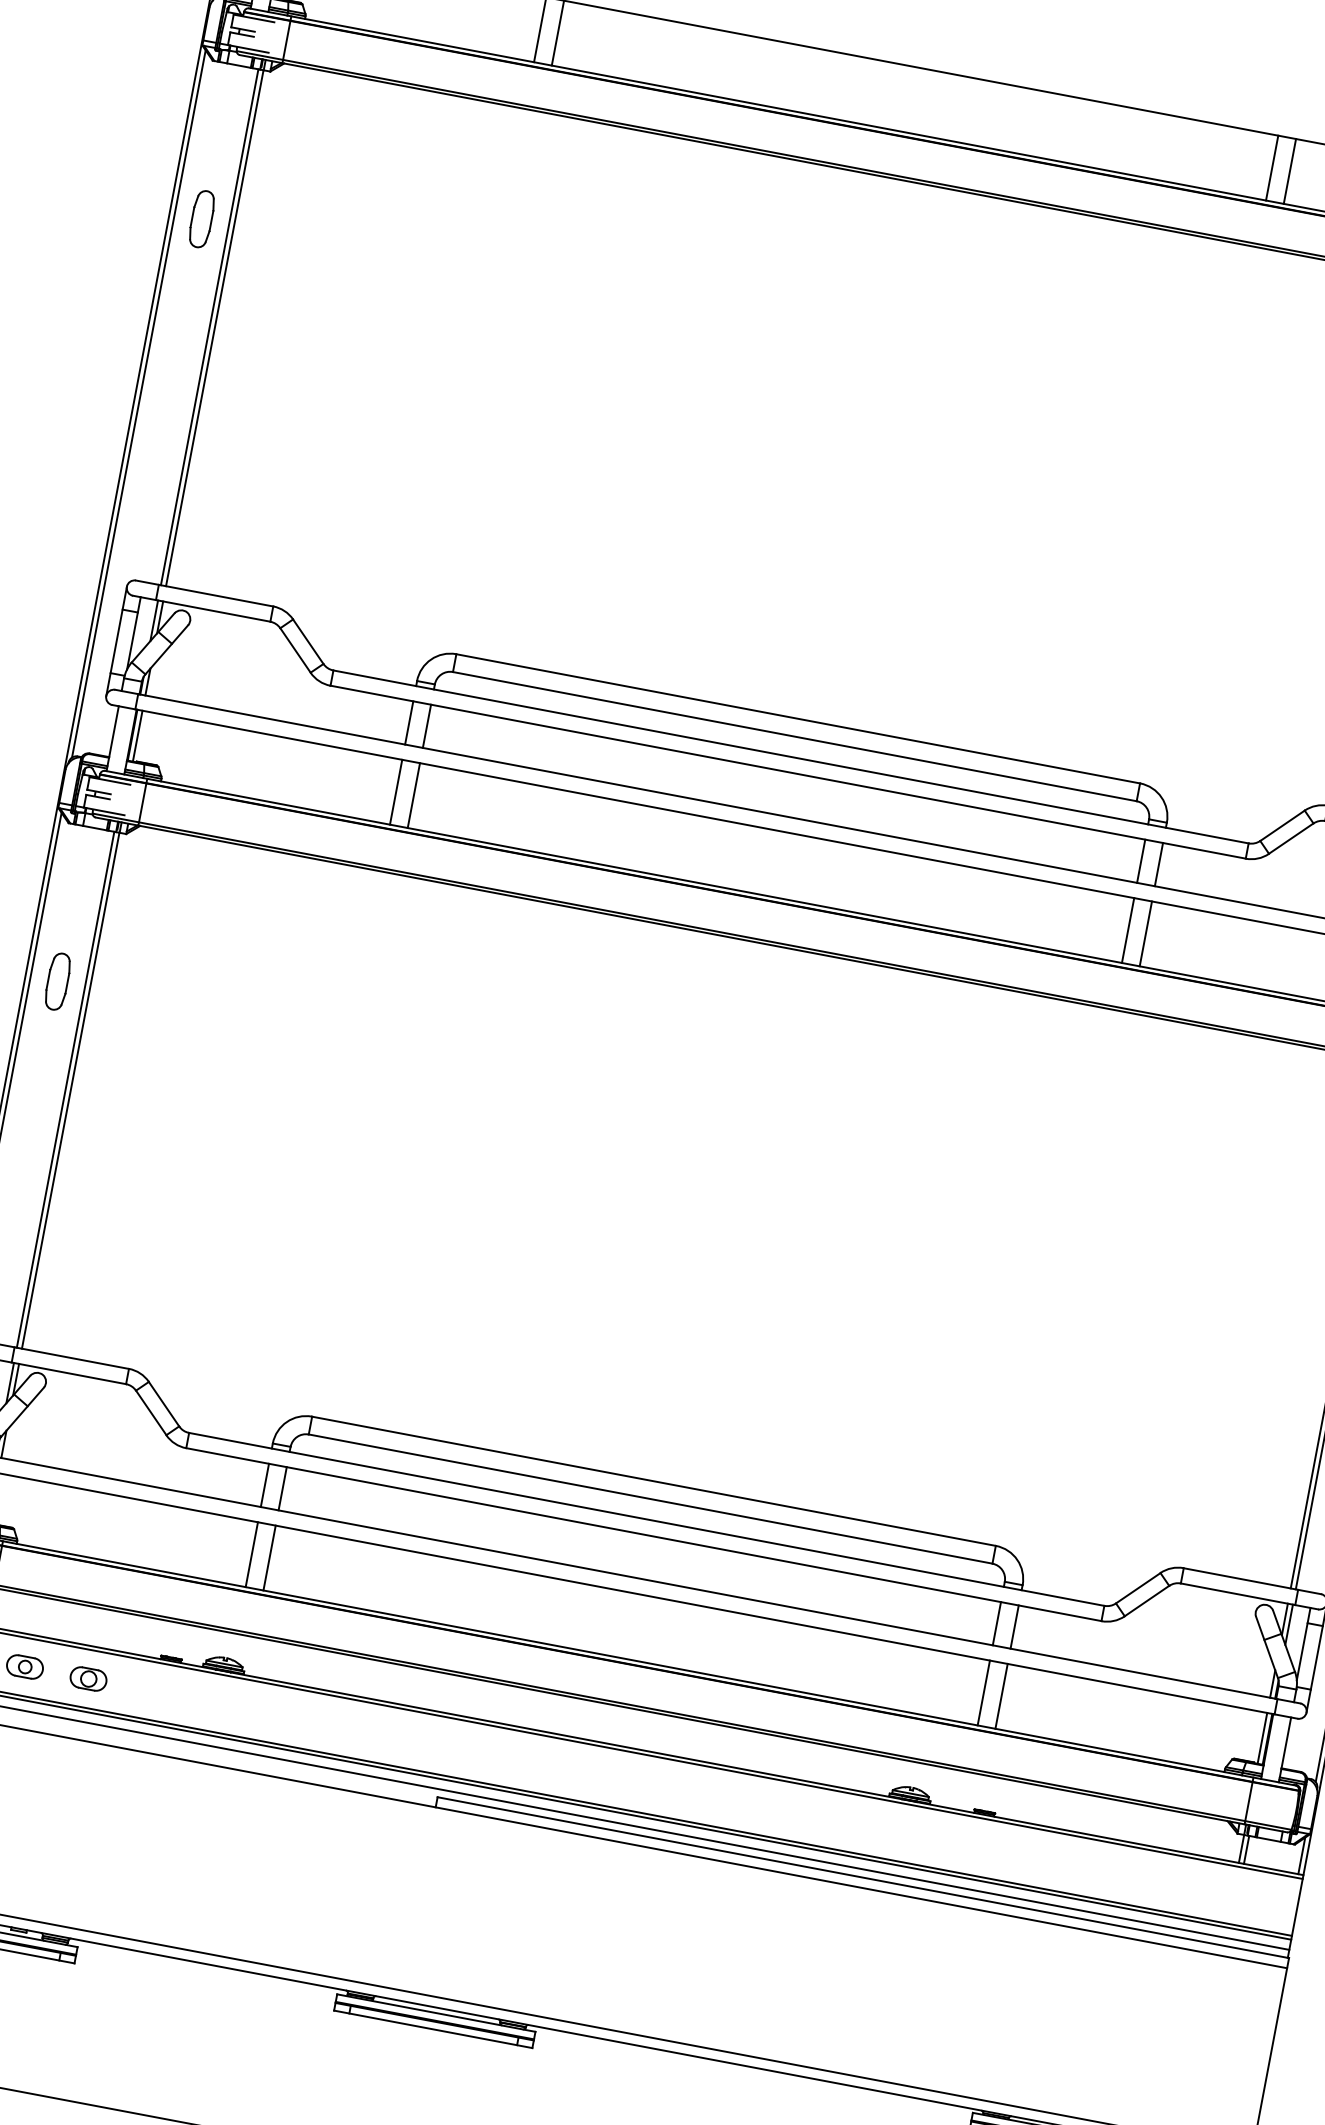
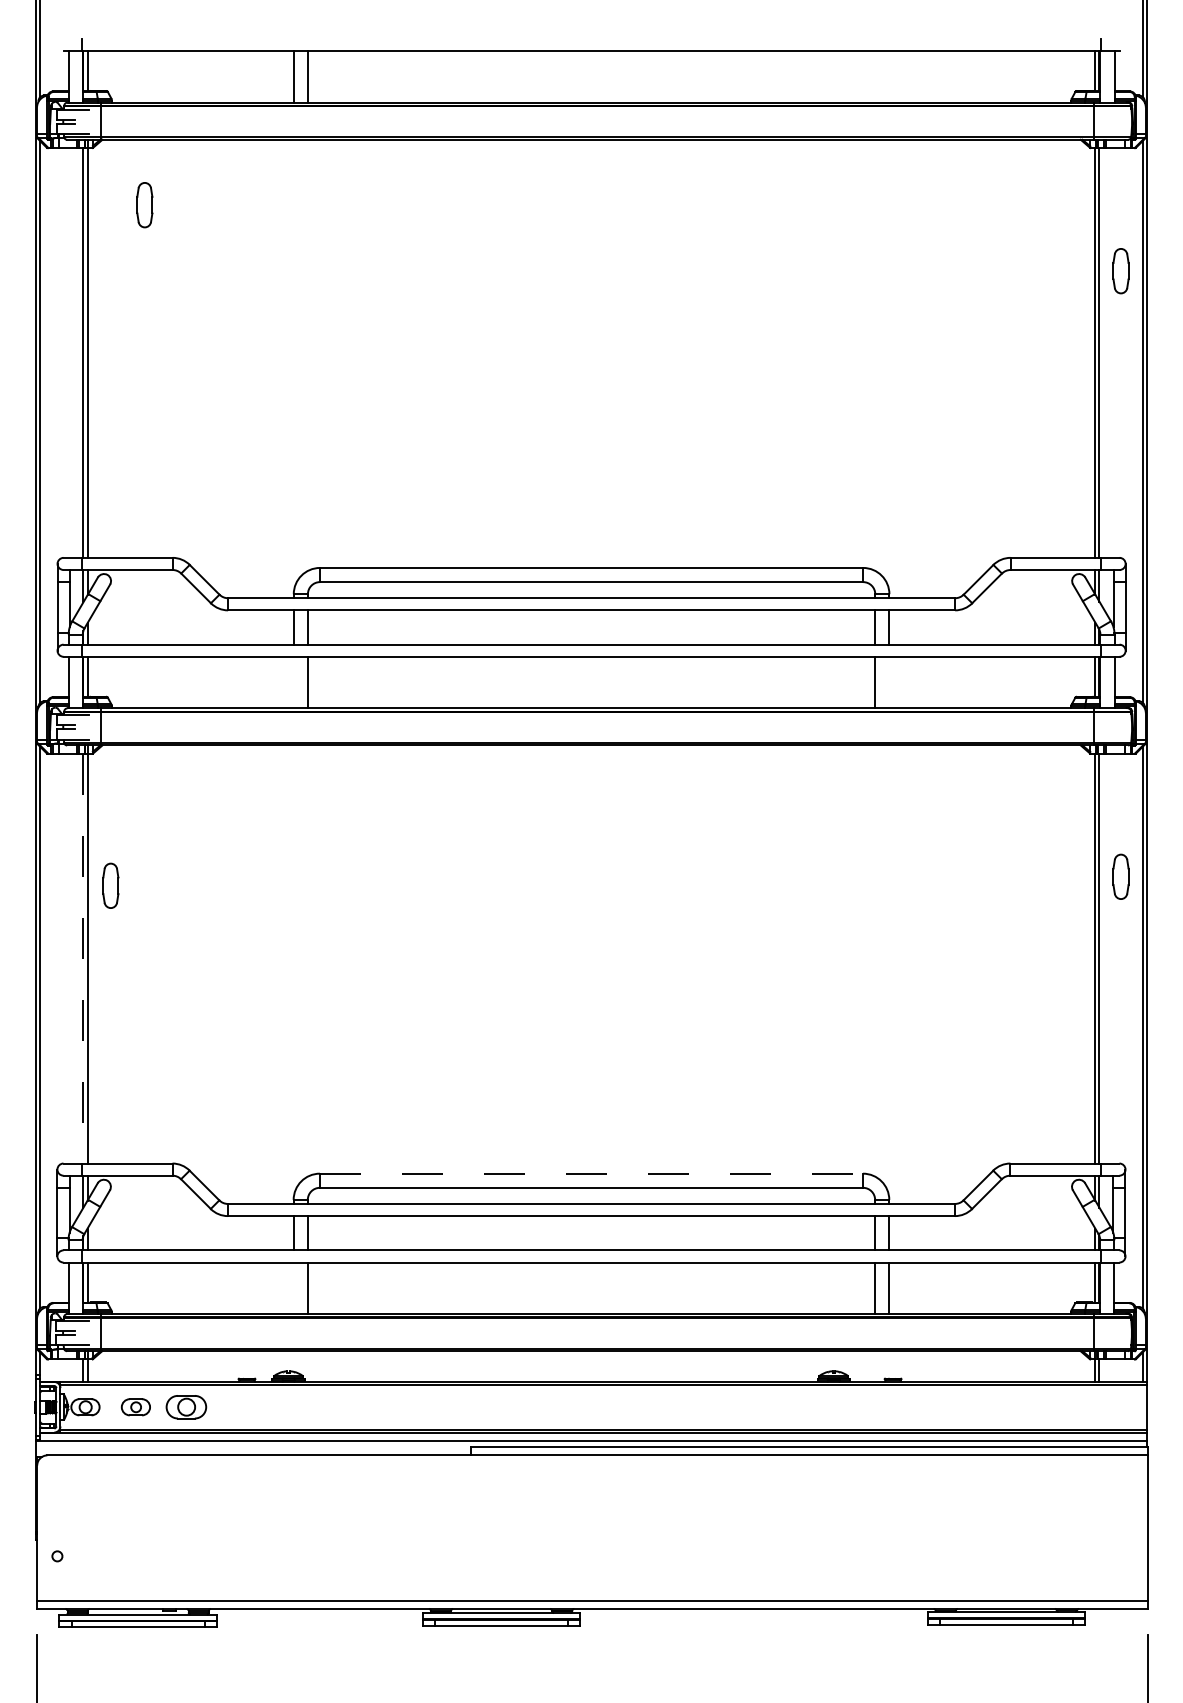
line: (1272, 167) -> (875, 76), removed
line: (1290, 171) -> (889, 76), removed
part: (201, 219) -> (144, 205), moved
line: (395, 792) -> (293, 682), removed
line: (1145, 933) -> (889, 682), removed
part: (57, 981) -> (110, 885), moved
line: (65, 1089) -> (83, 958), solid -> dashed
line: (654, 1481) -> (591, 1173), solid -> dashed
line: (251, 1554) -> (293, 1288), removed
part: (88, 1679) -> (186, 1407), size x1.4

